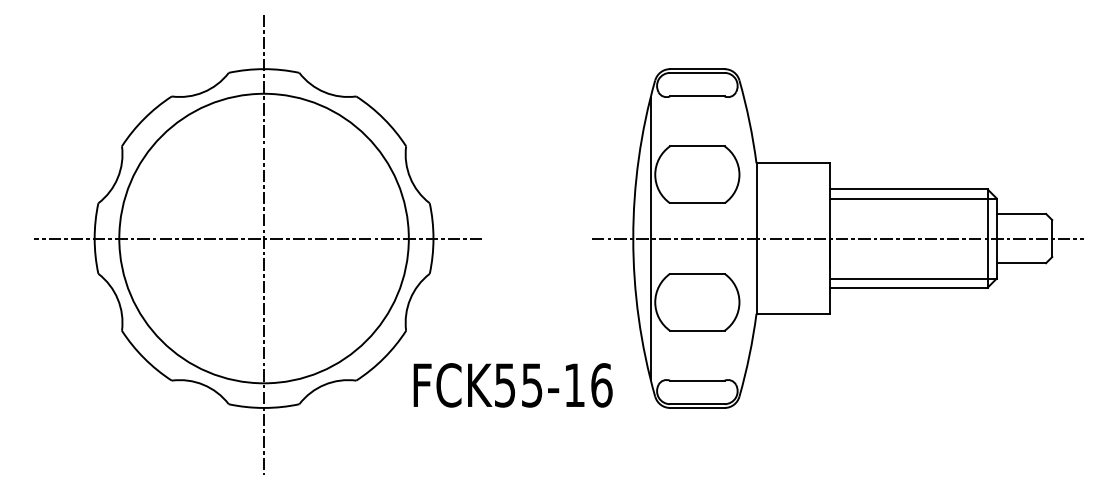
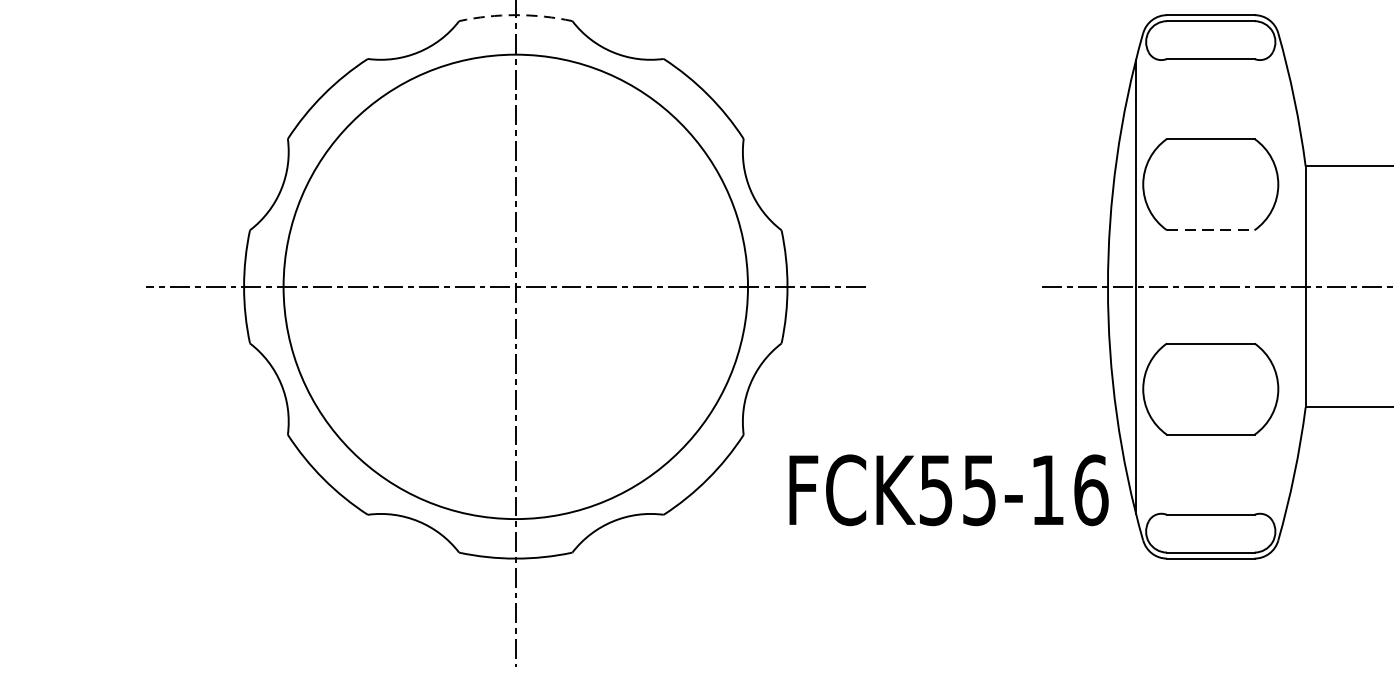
arc: (264, 69) -> (516, 15), solid -> dashed
line: (697, 203) -> (1211, 230), solid -> dashed
text: (512, 385) -> (947, 490), moved

